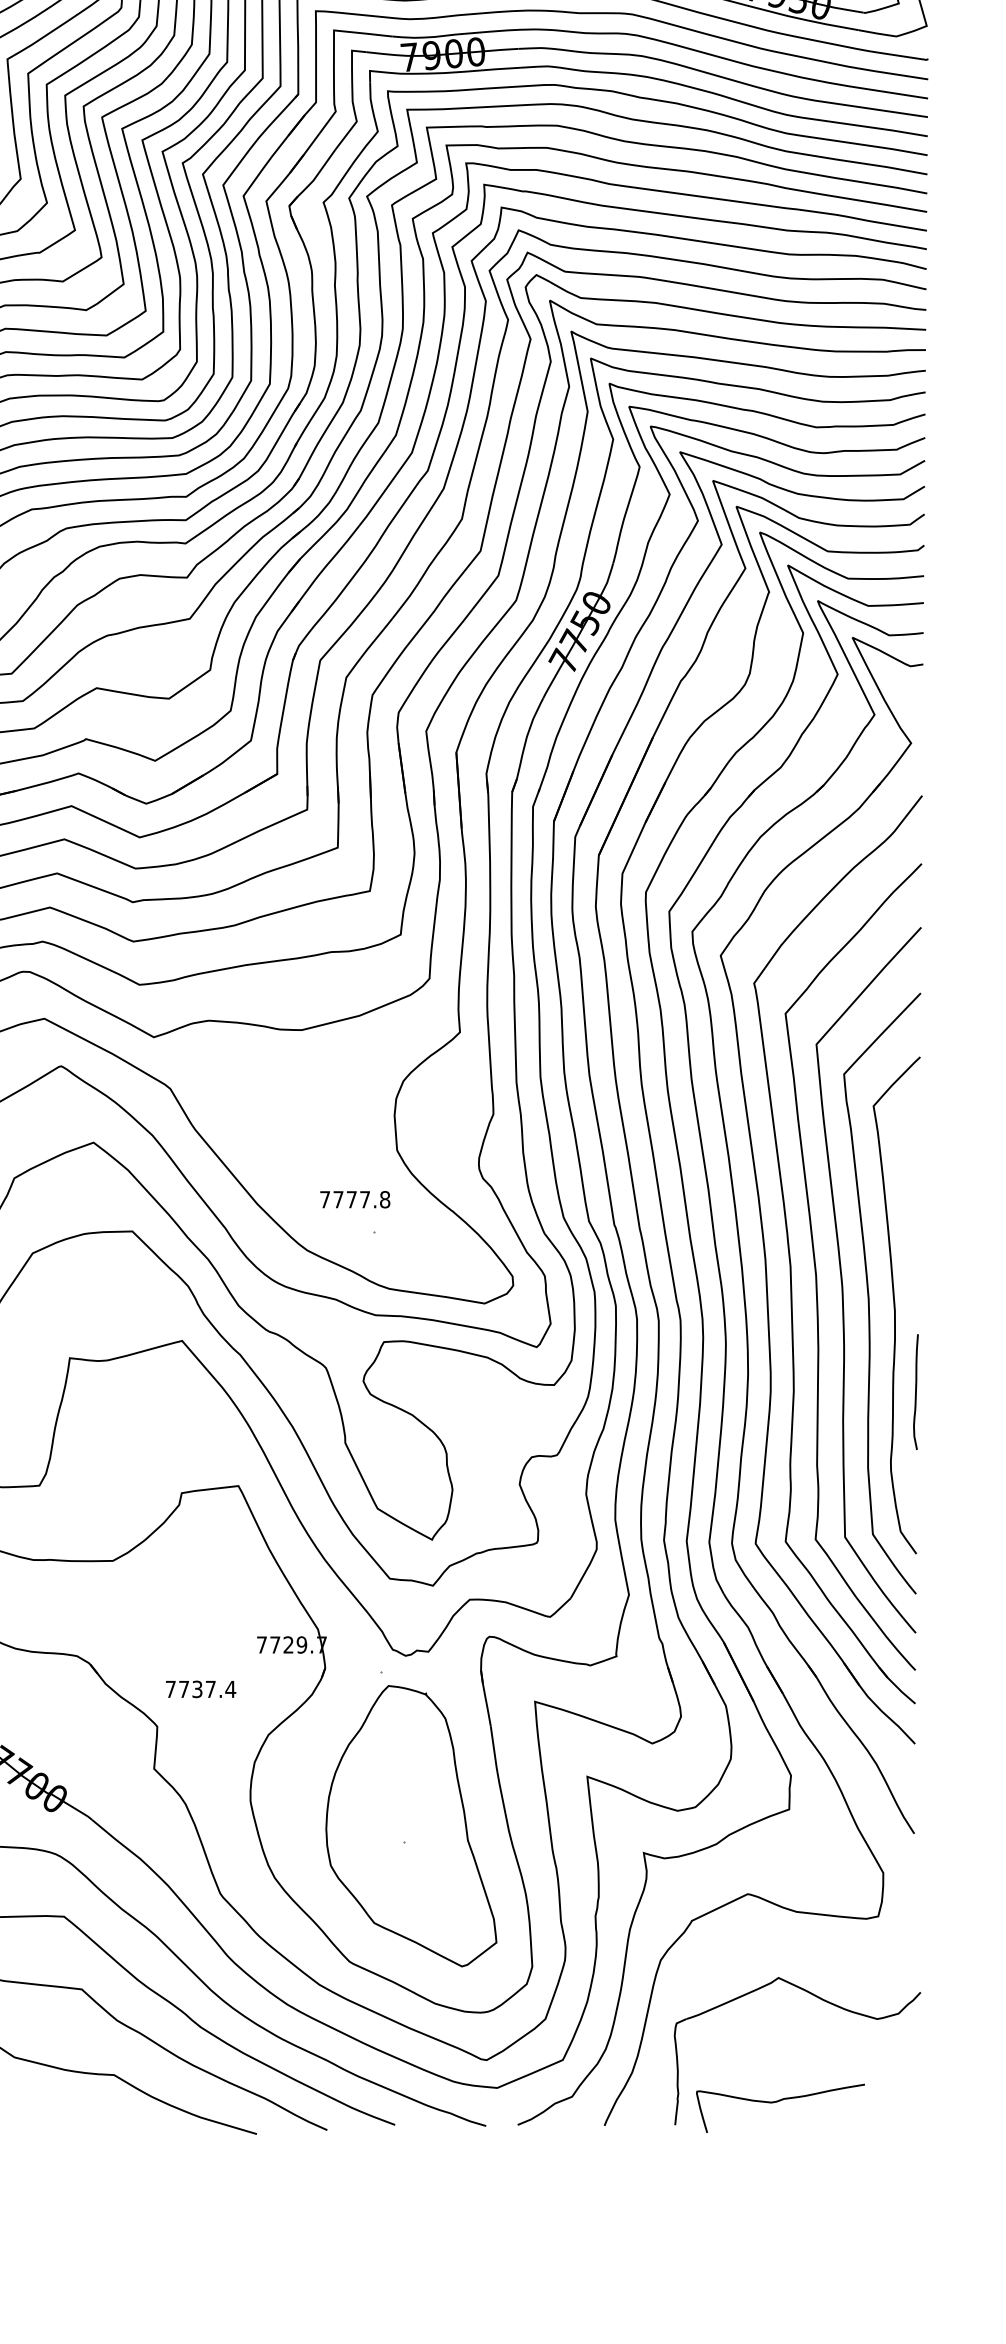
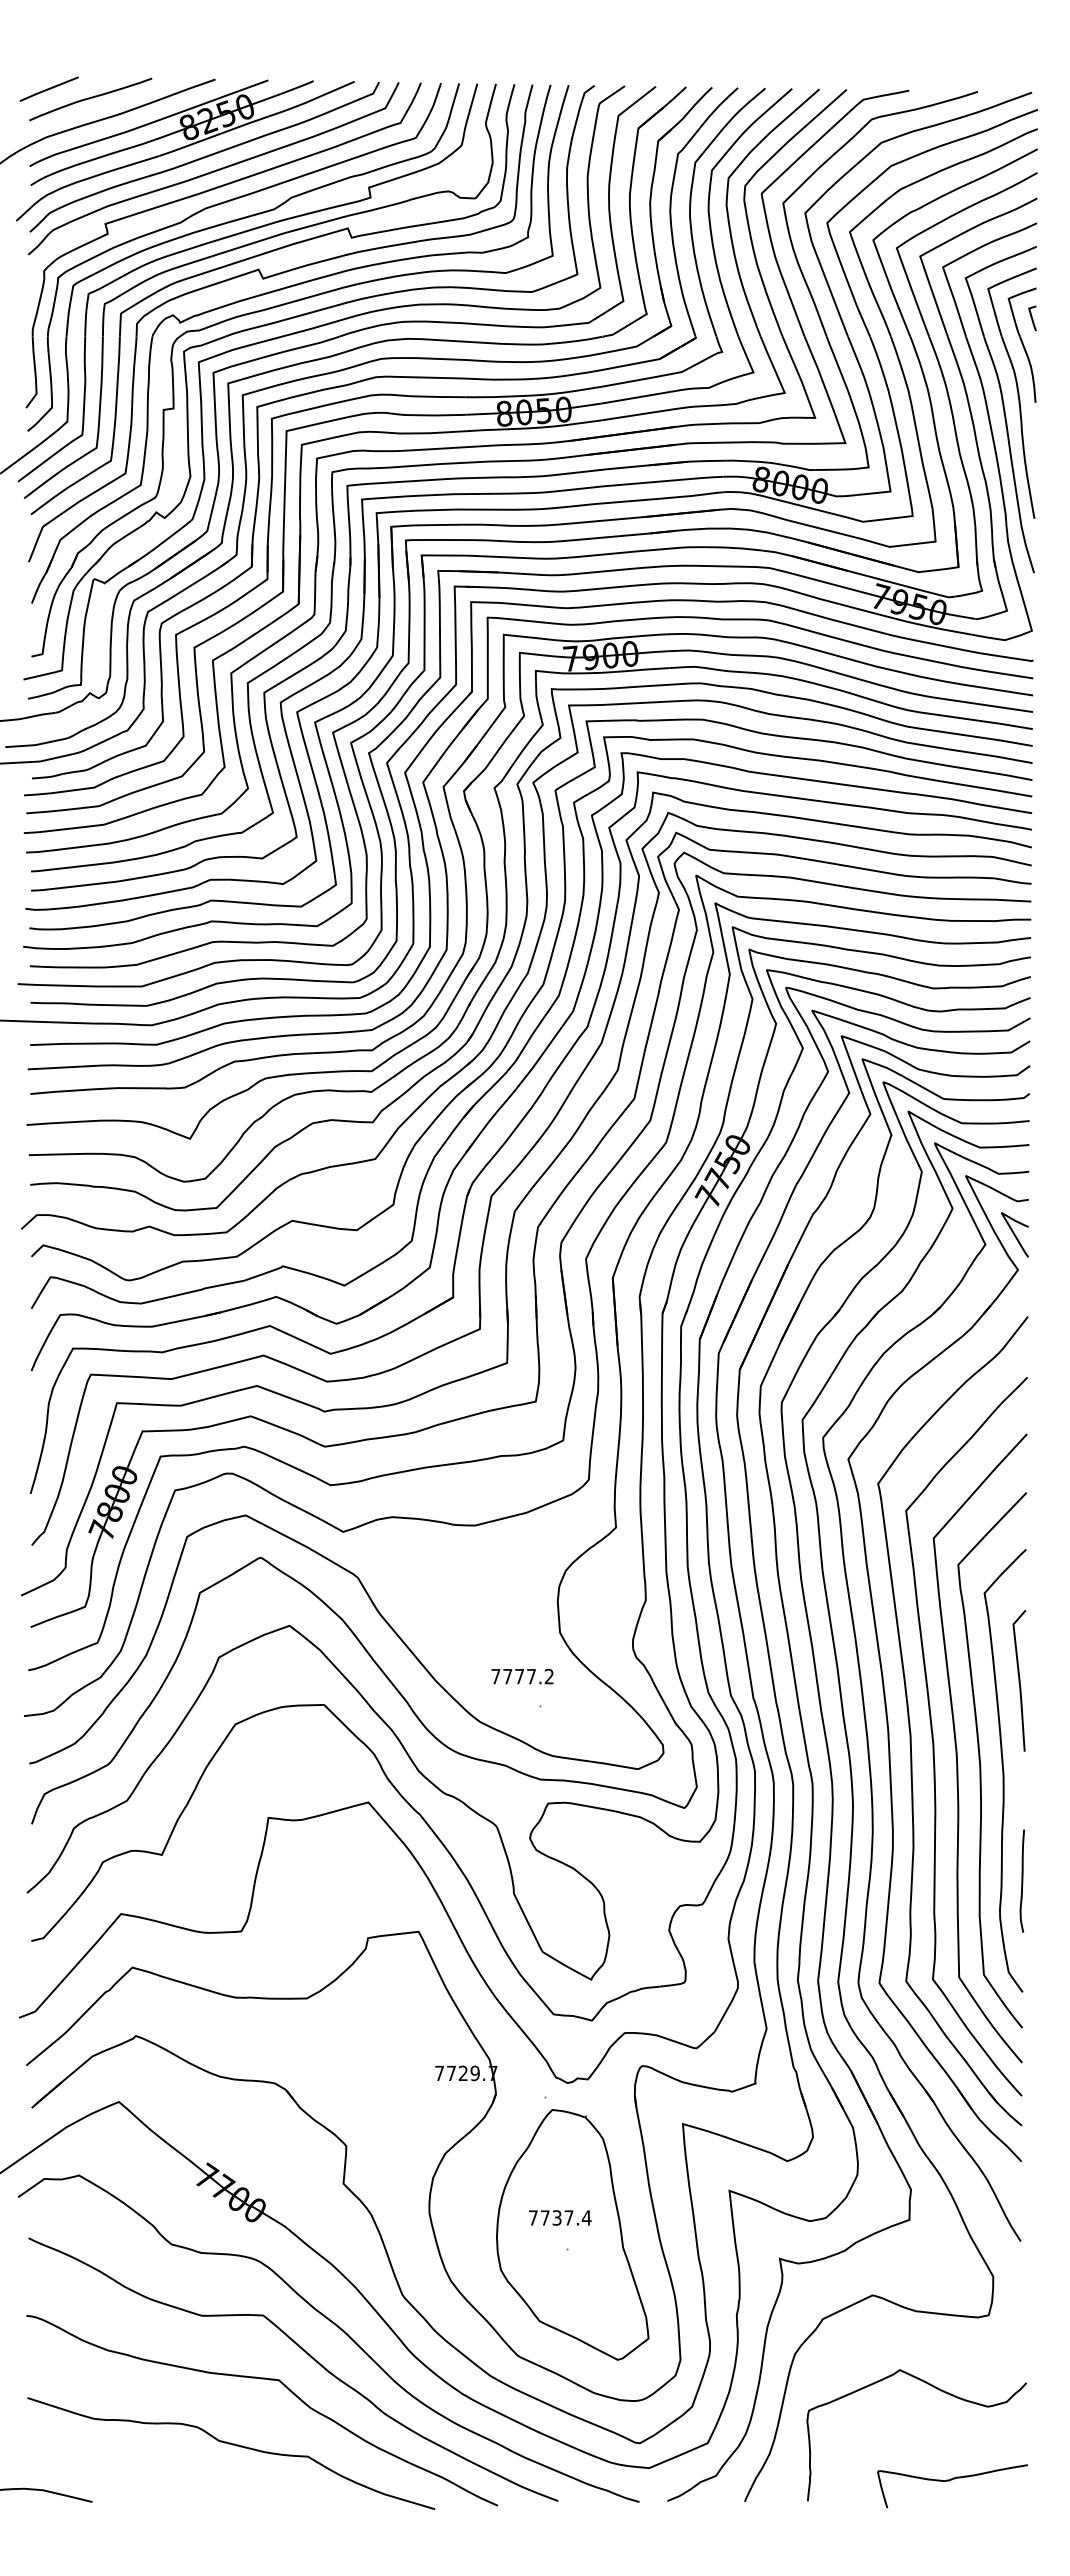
curve: (907, 703) -> (1014, 1234), added
text: (384, 1199) -> (548, 1676), 7777.8 -> 7777.2
line: (912, 1204) -> (1019, 1680), added
curve: (915, 1391) -> (1021, 1880), moved
text: (201, 1688) -> (560, 2217), moved
curve: (776, 2102) -> (949, 2481), moved

